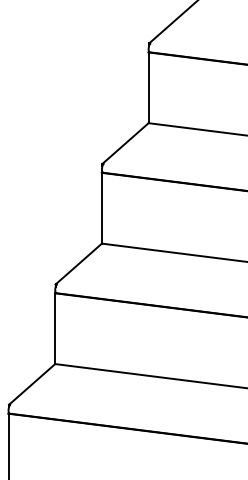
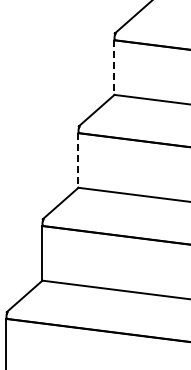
line: (148, 88) -> (114, 68), solid -> dashed
line: (101, 209) -> (78, 161), solid -> dashed

